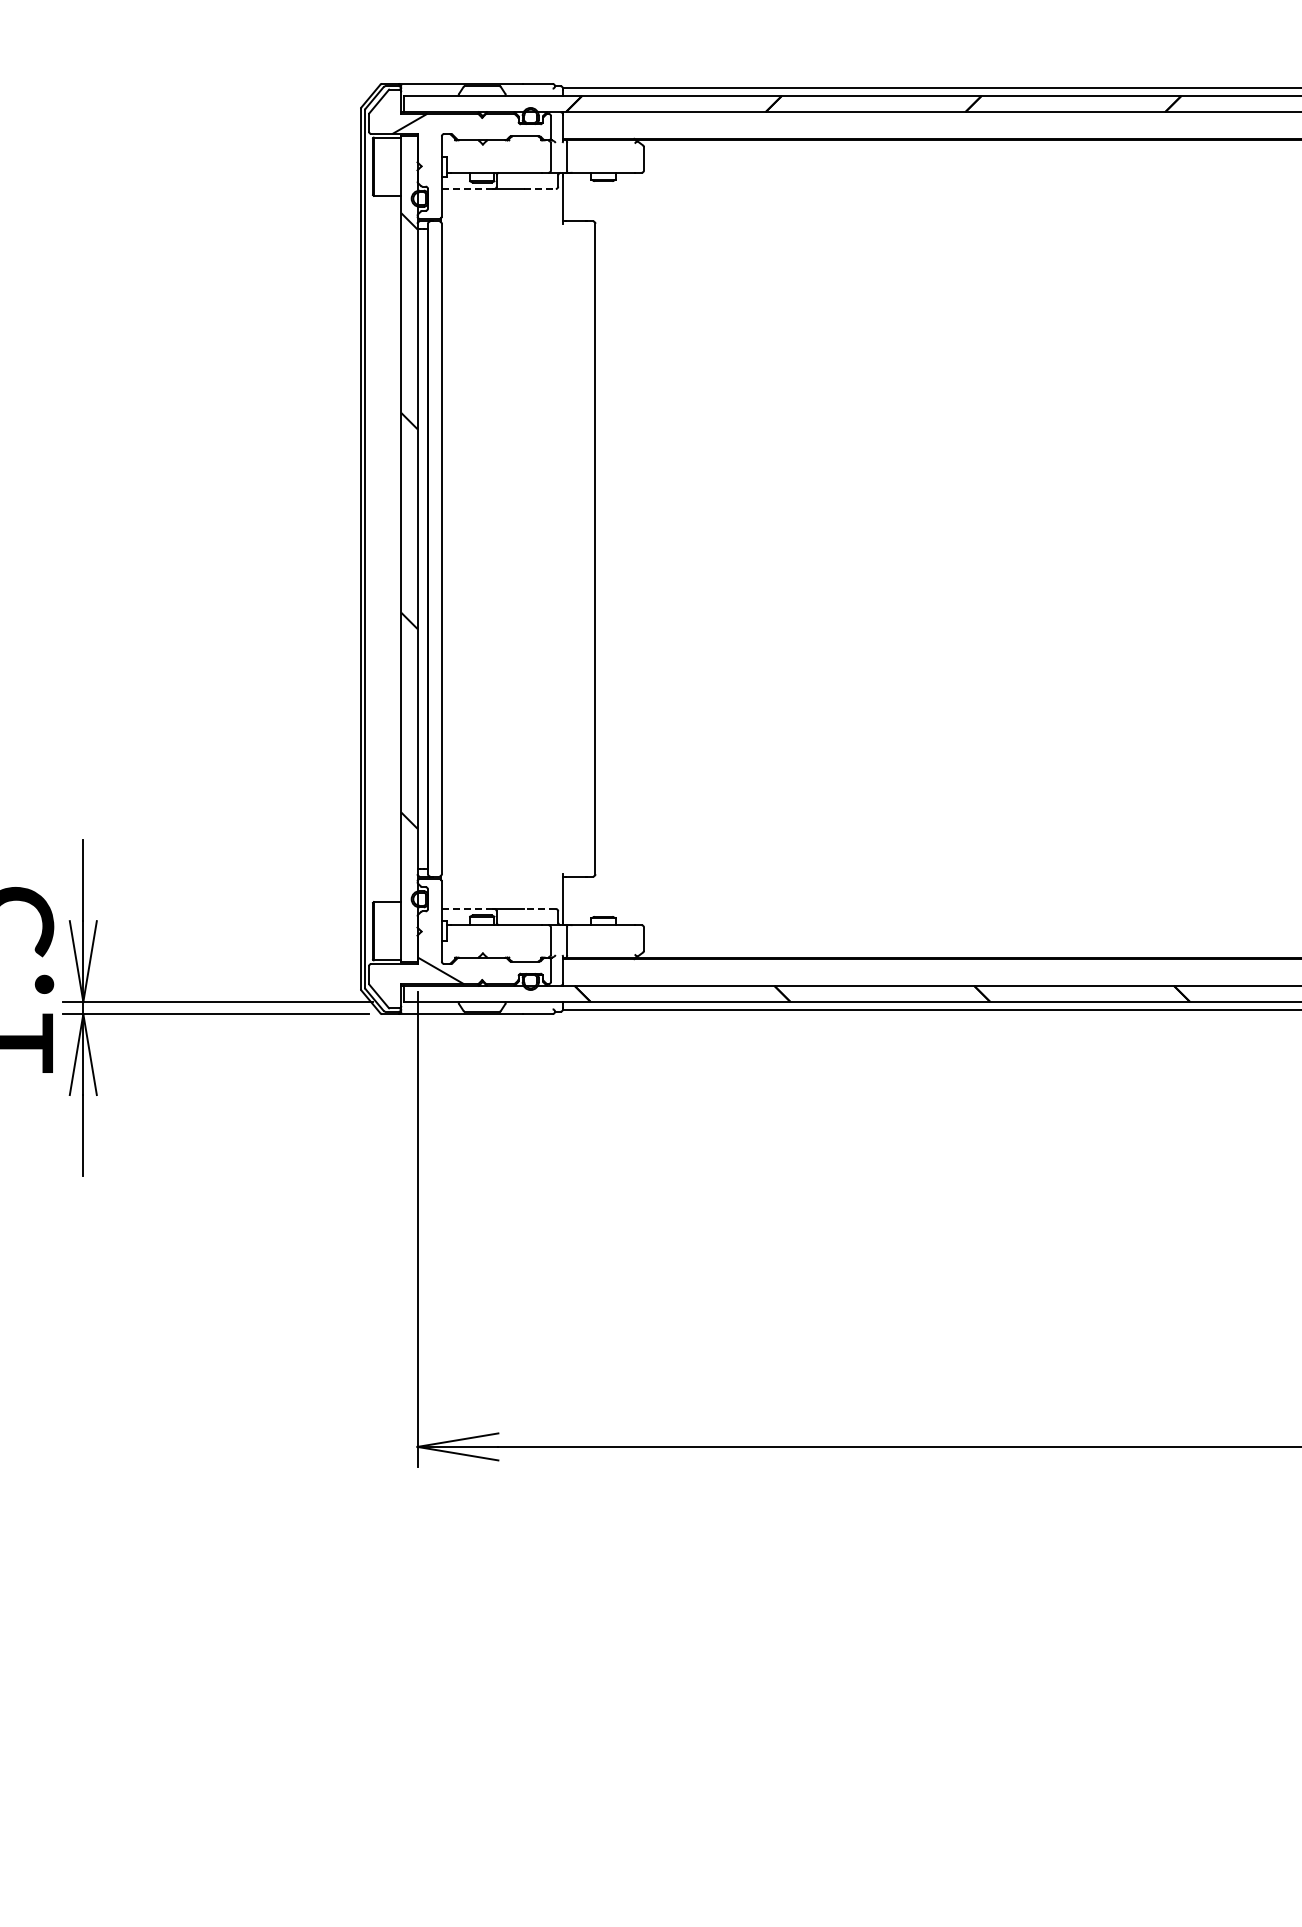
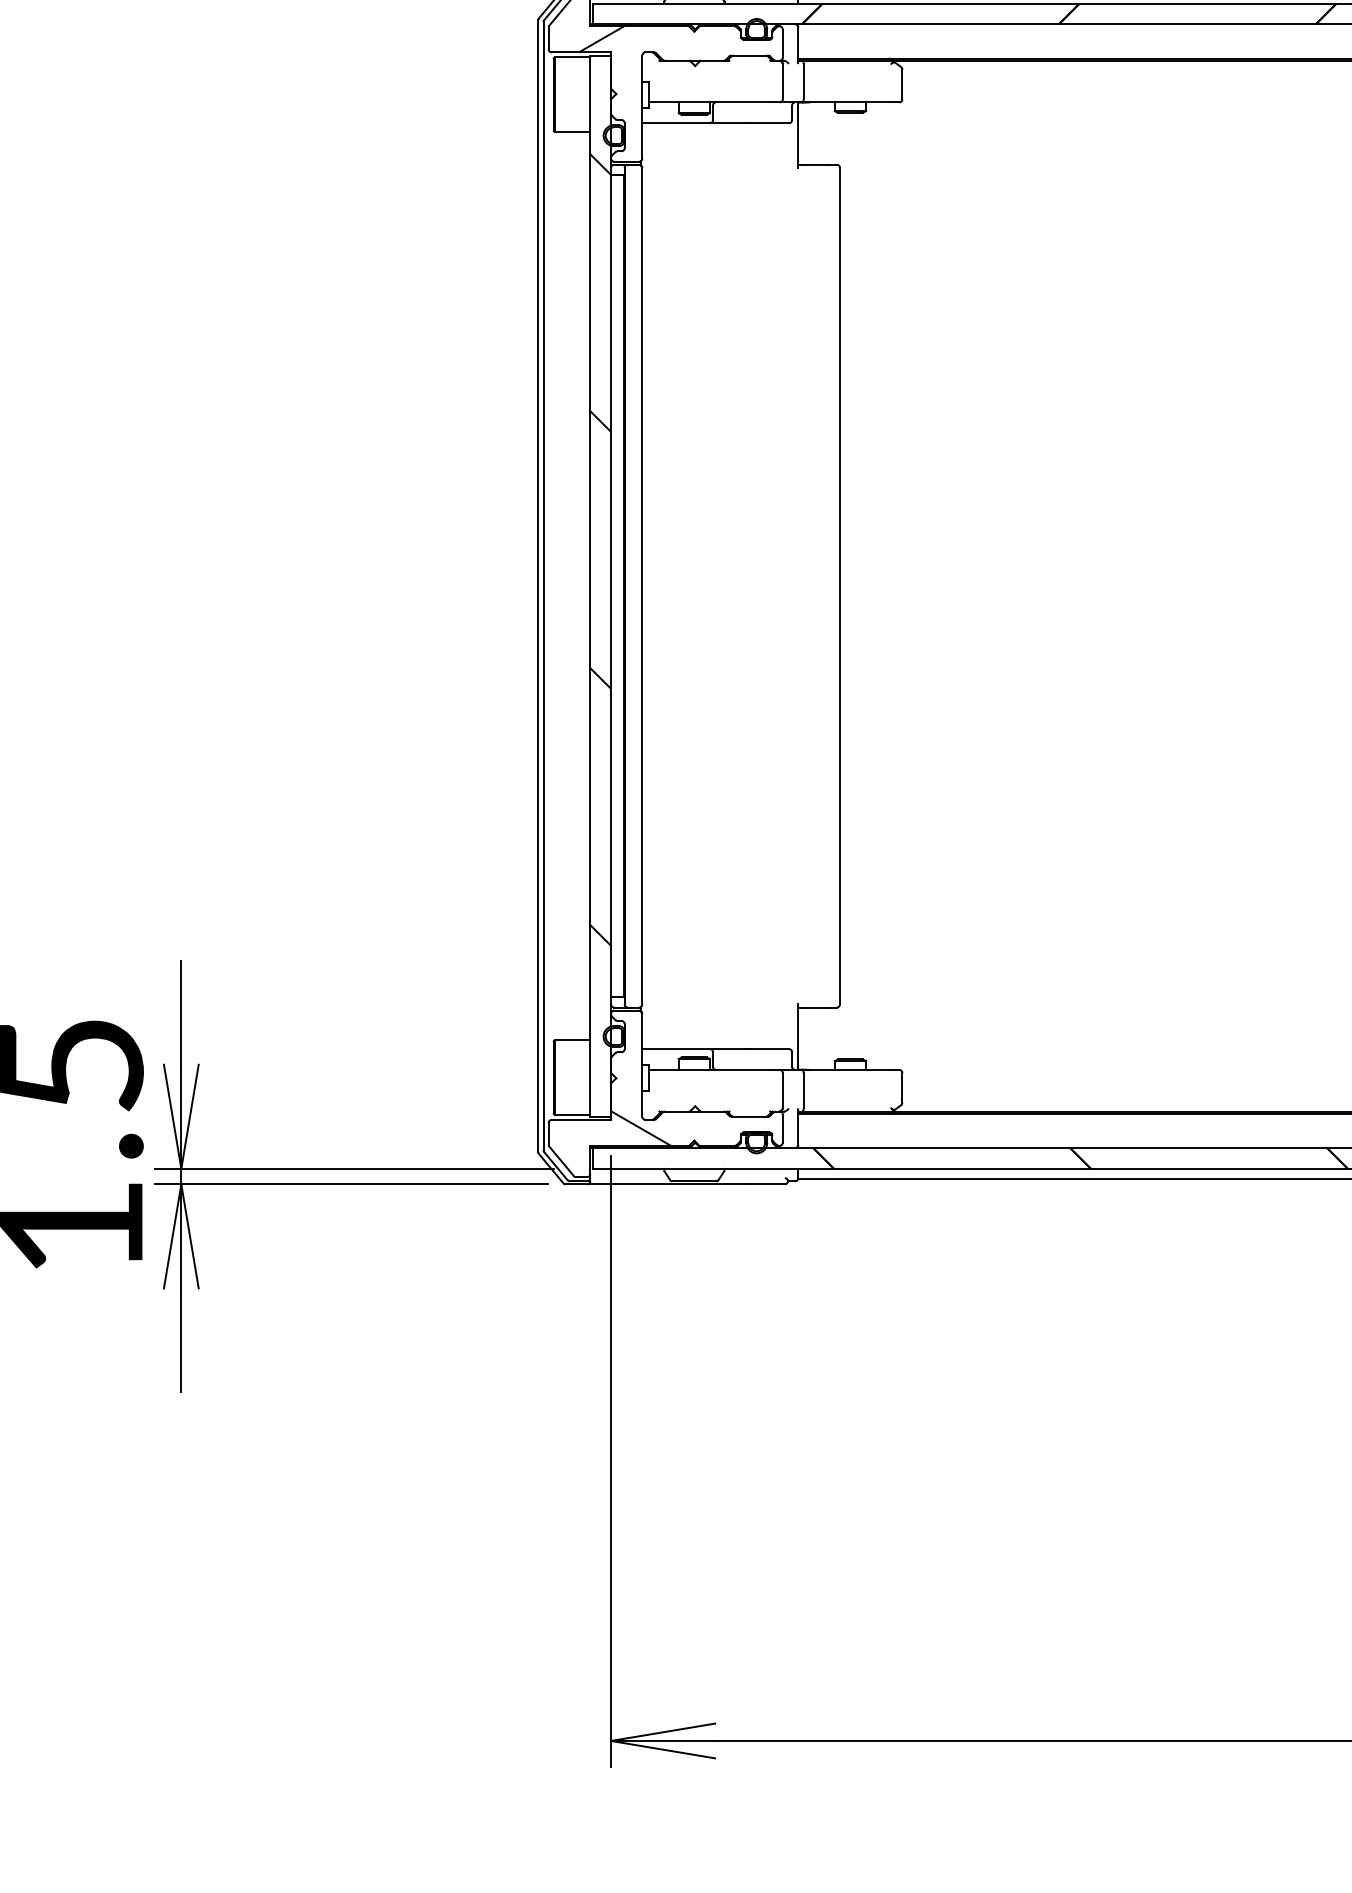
line: (467, 189) -> (675, 123), dashed -> solid
line: (539, 189) -> (767, 123), dashed -> solid
line: (467, 908) -> (675, 1048), dashed -> solid
line: (539, 908) -> (767, 1048), dashed -> solid

